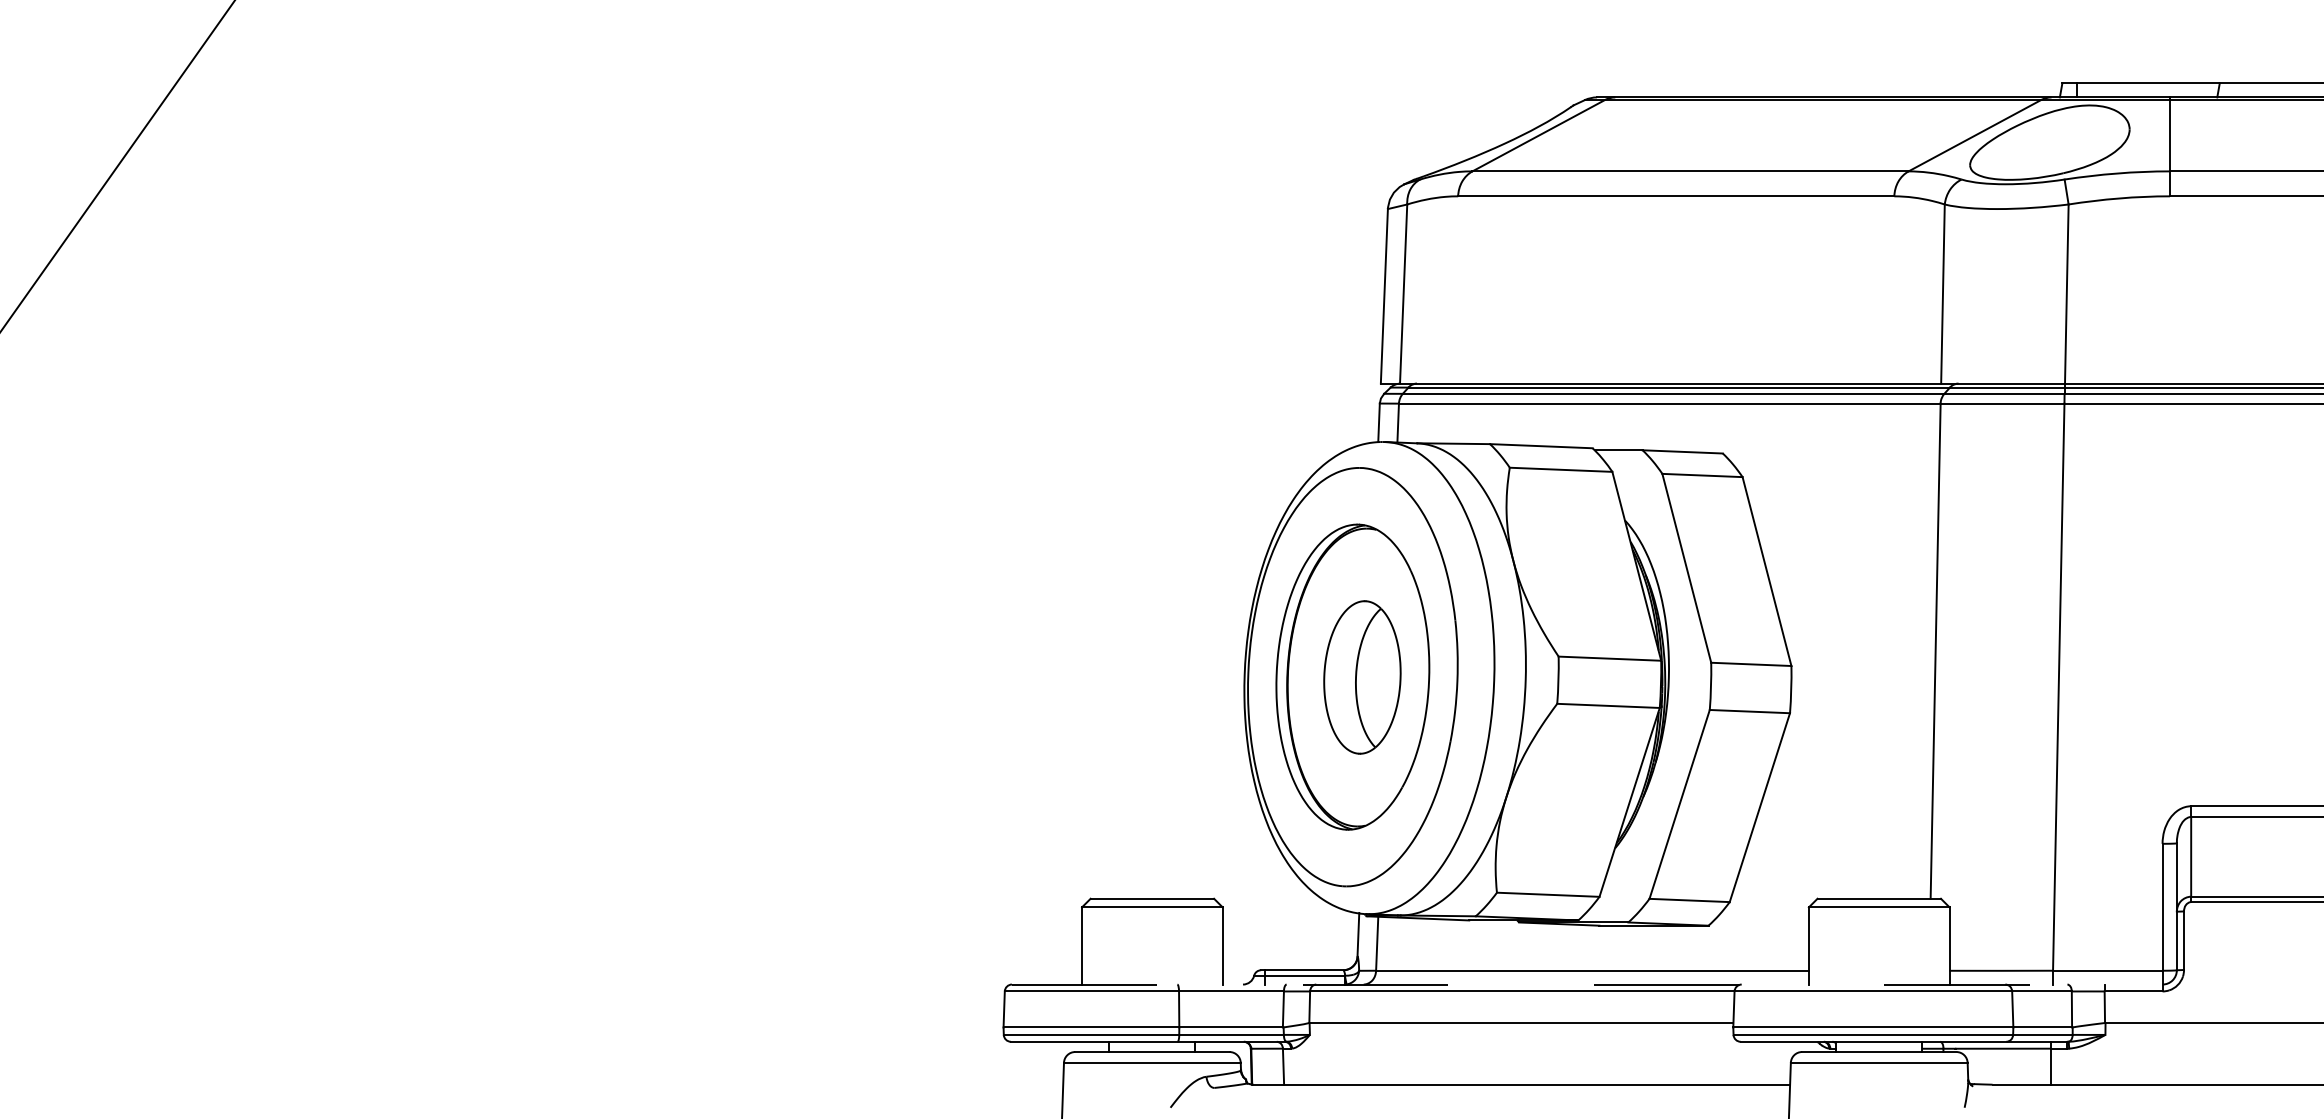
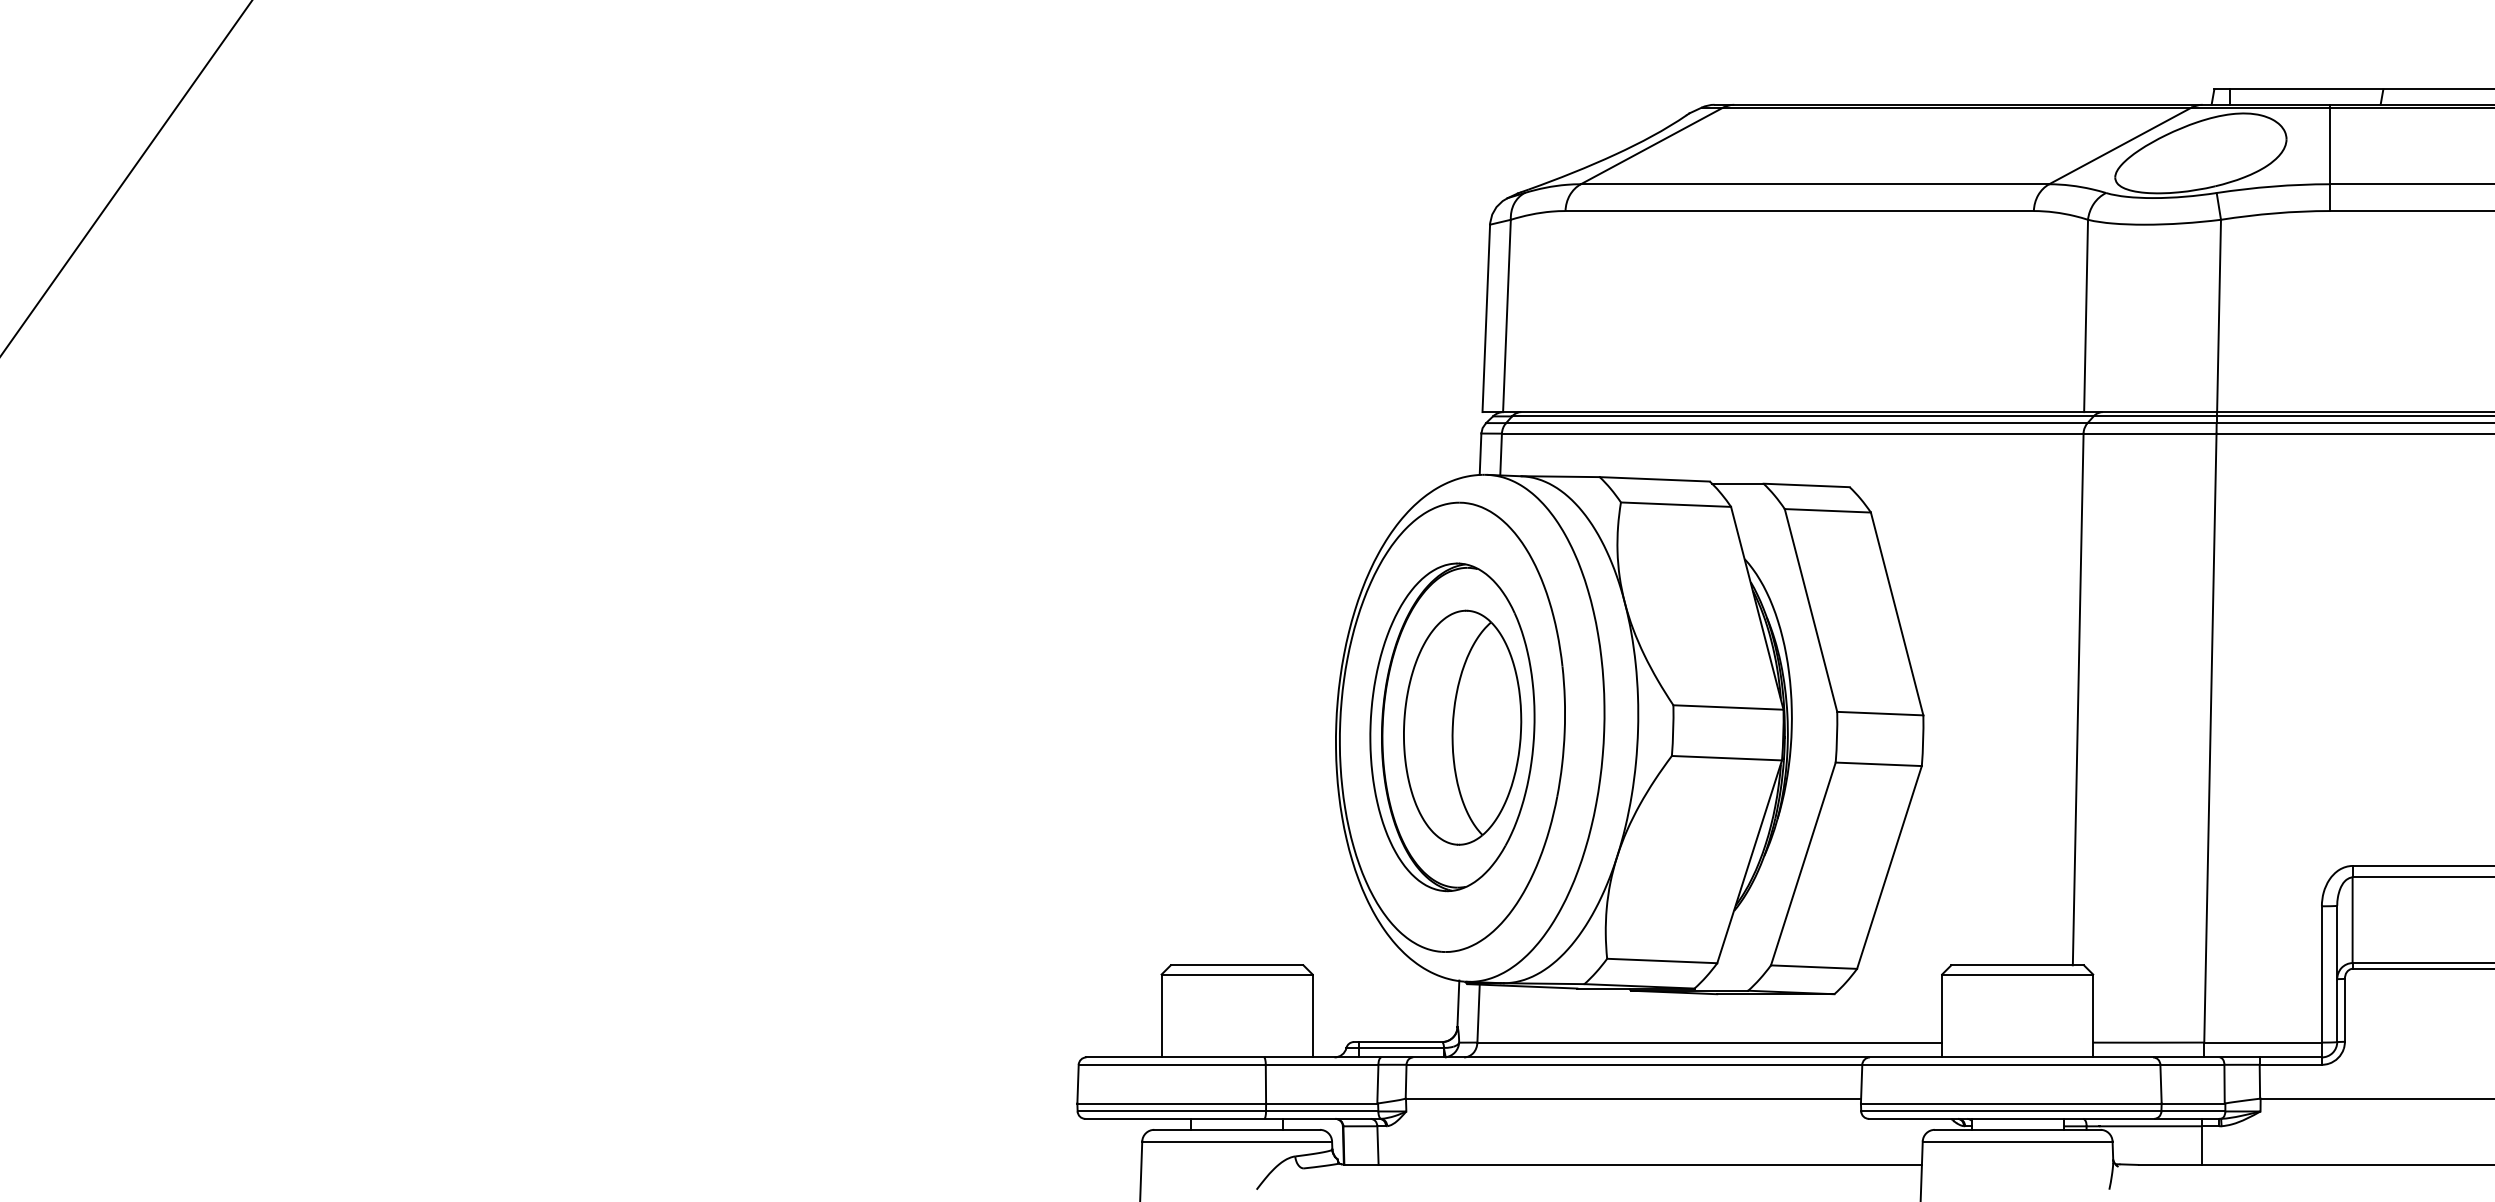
part: (1362, 677) -> (1462, 727), size x1.43
line: (1587, 984) -> (1704, 1057), dashed -> solid

